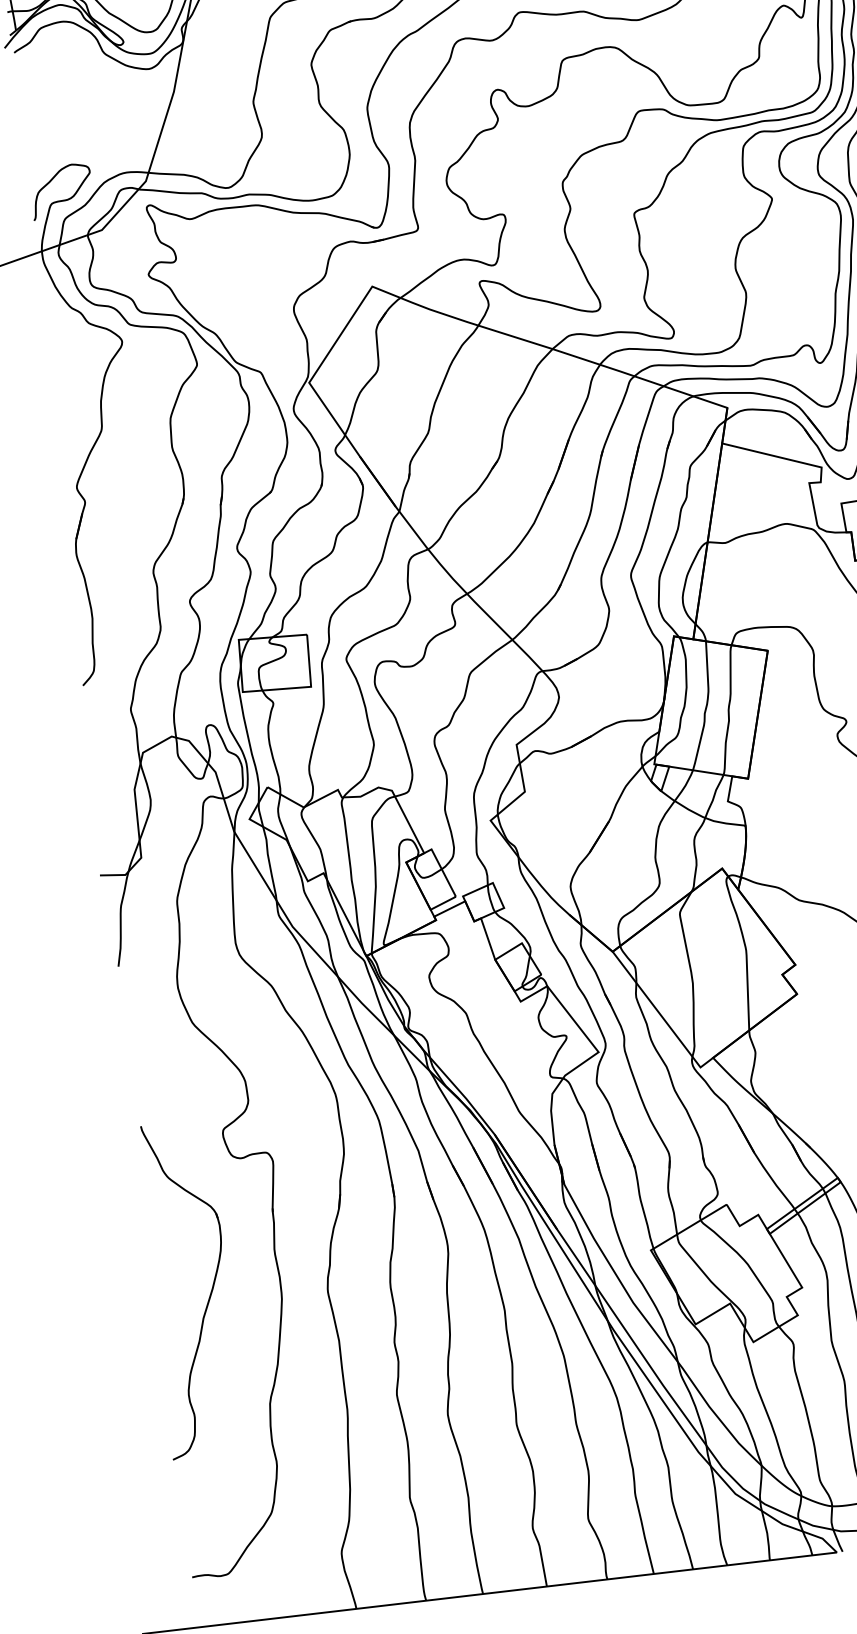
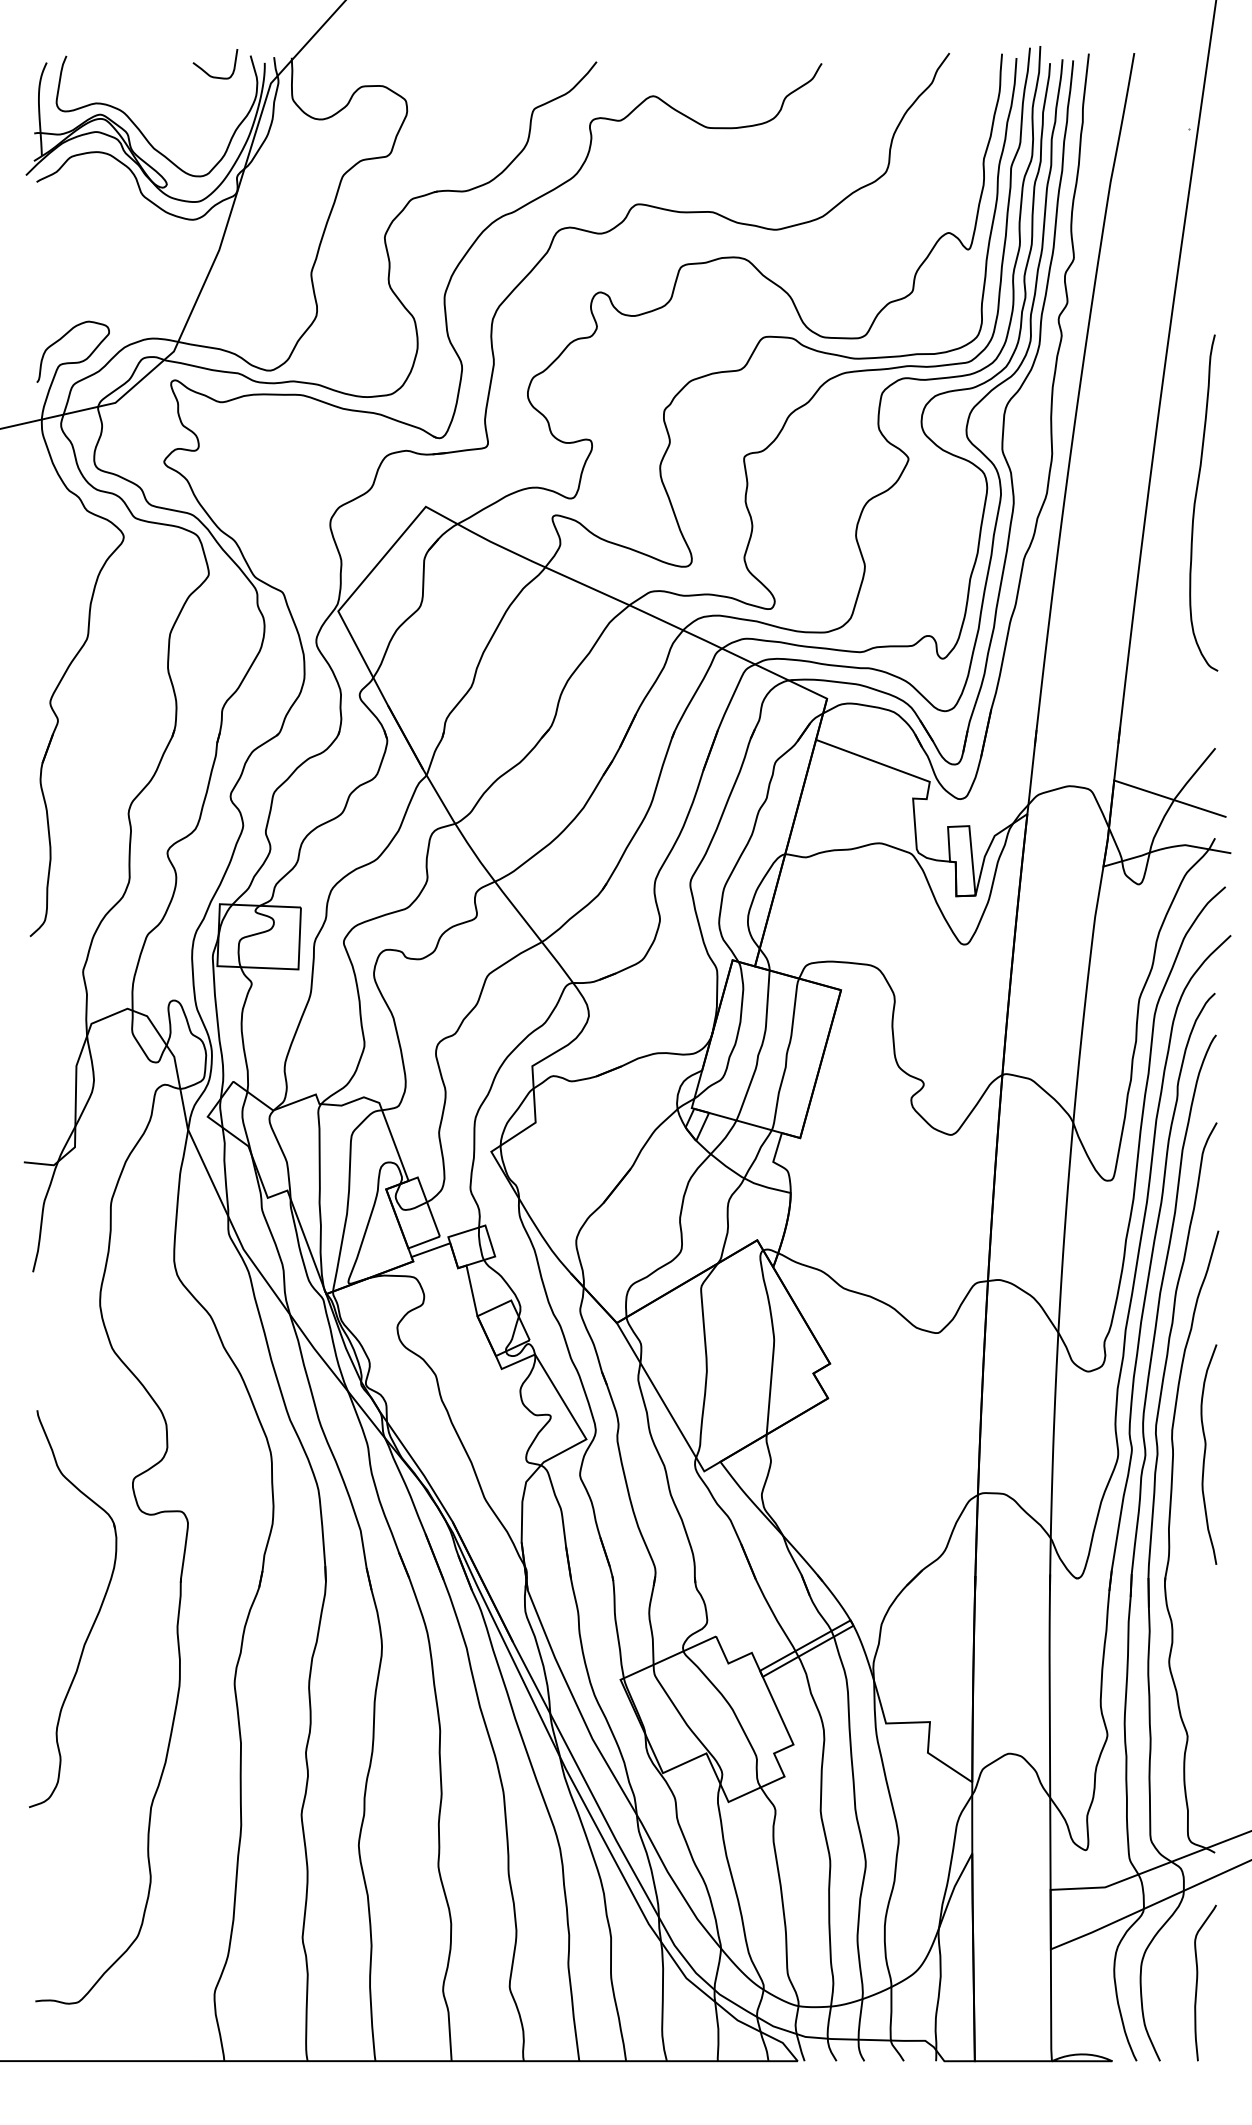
part: (209, 1296) -> (94, 1619), moved

